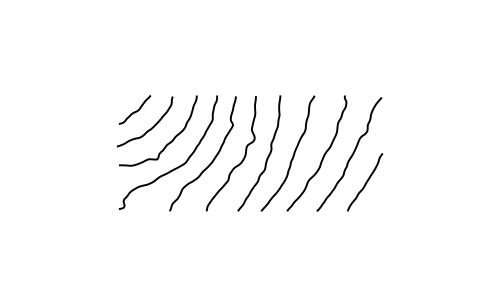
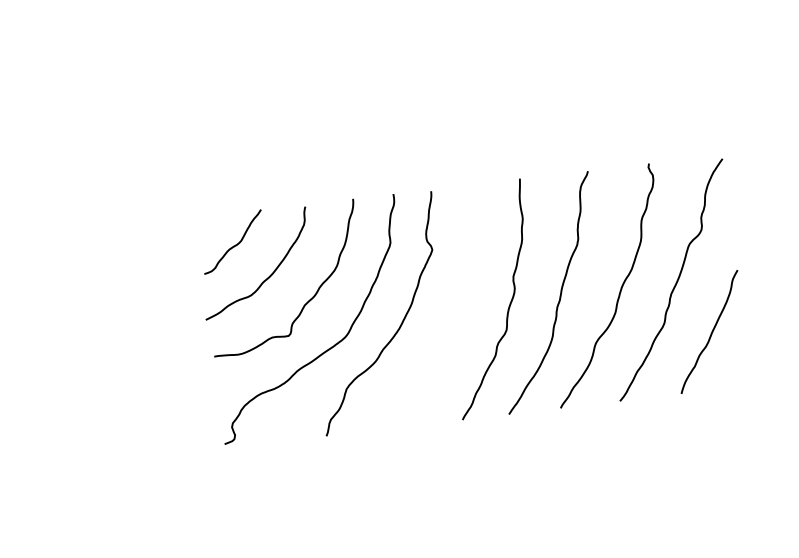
curve: (241, 160) -> (457, 317), removed

